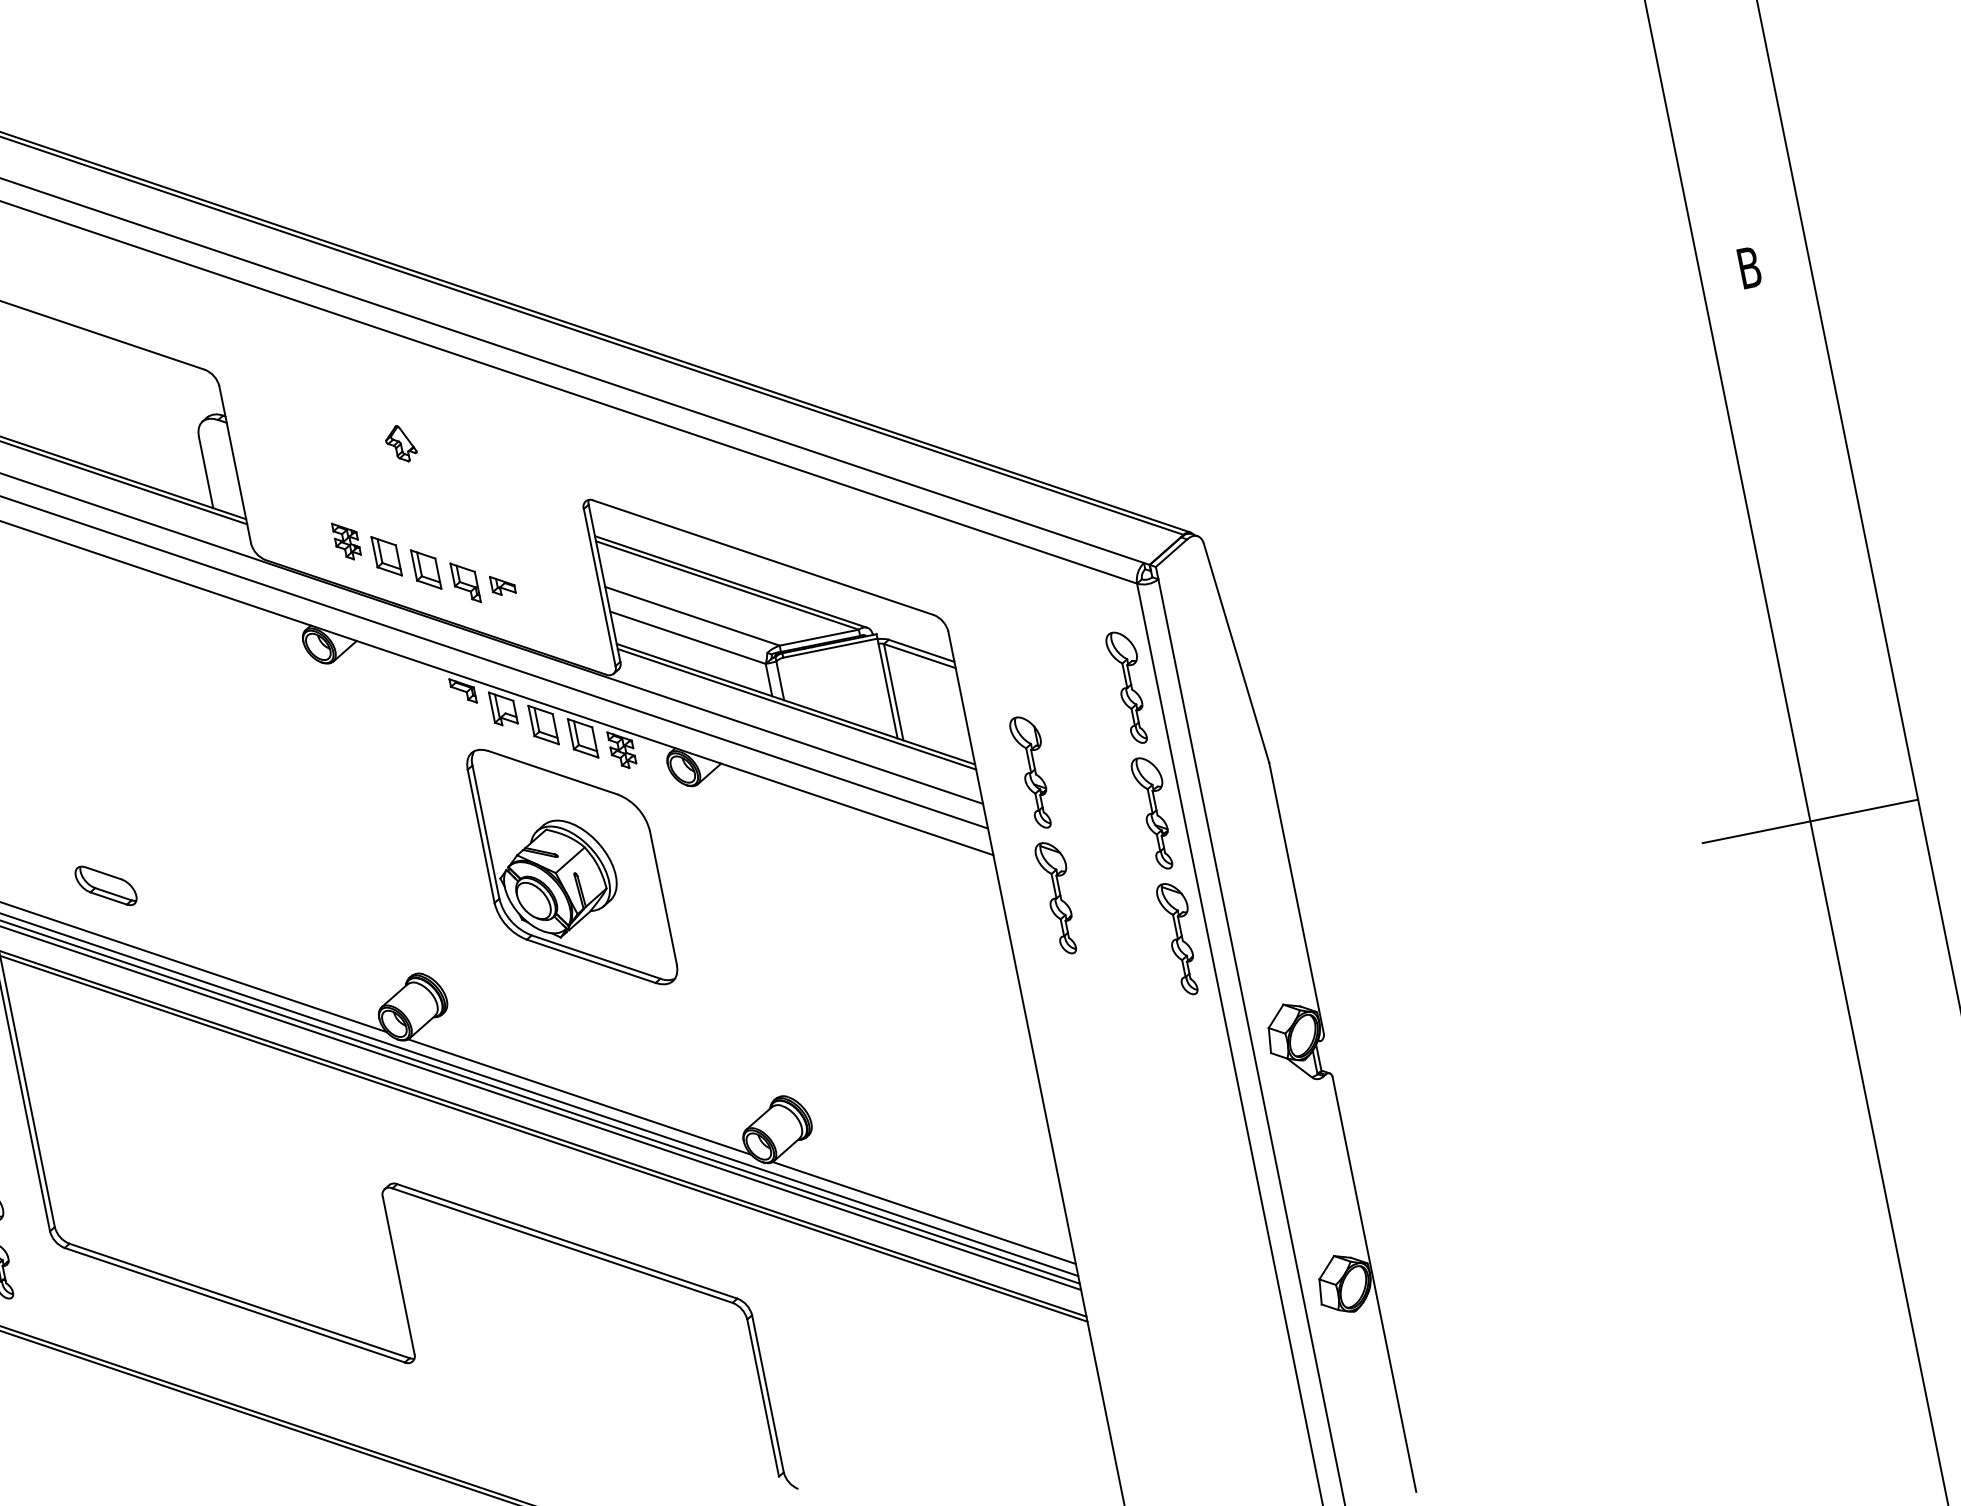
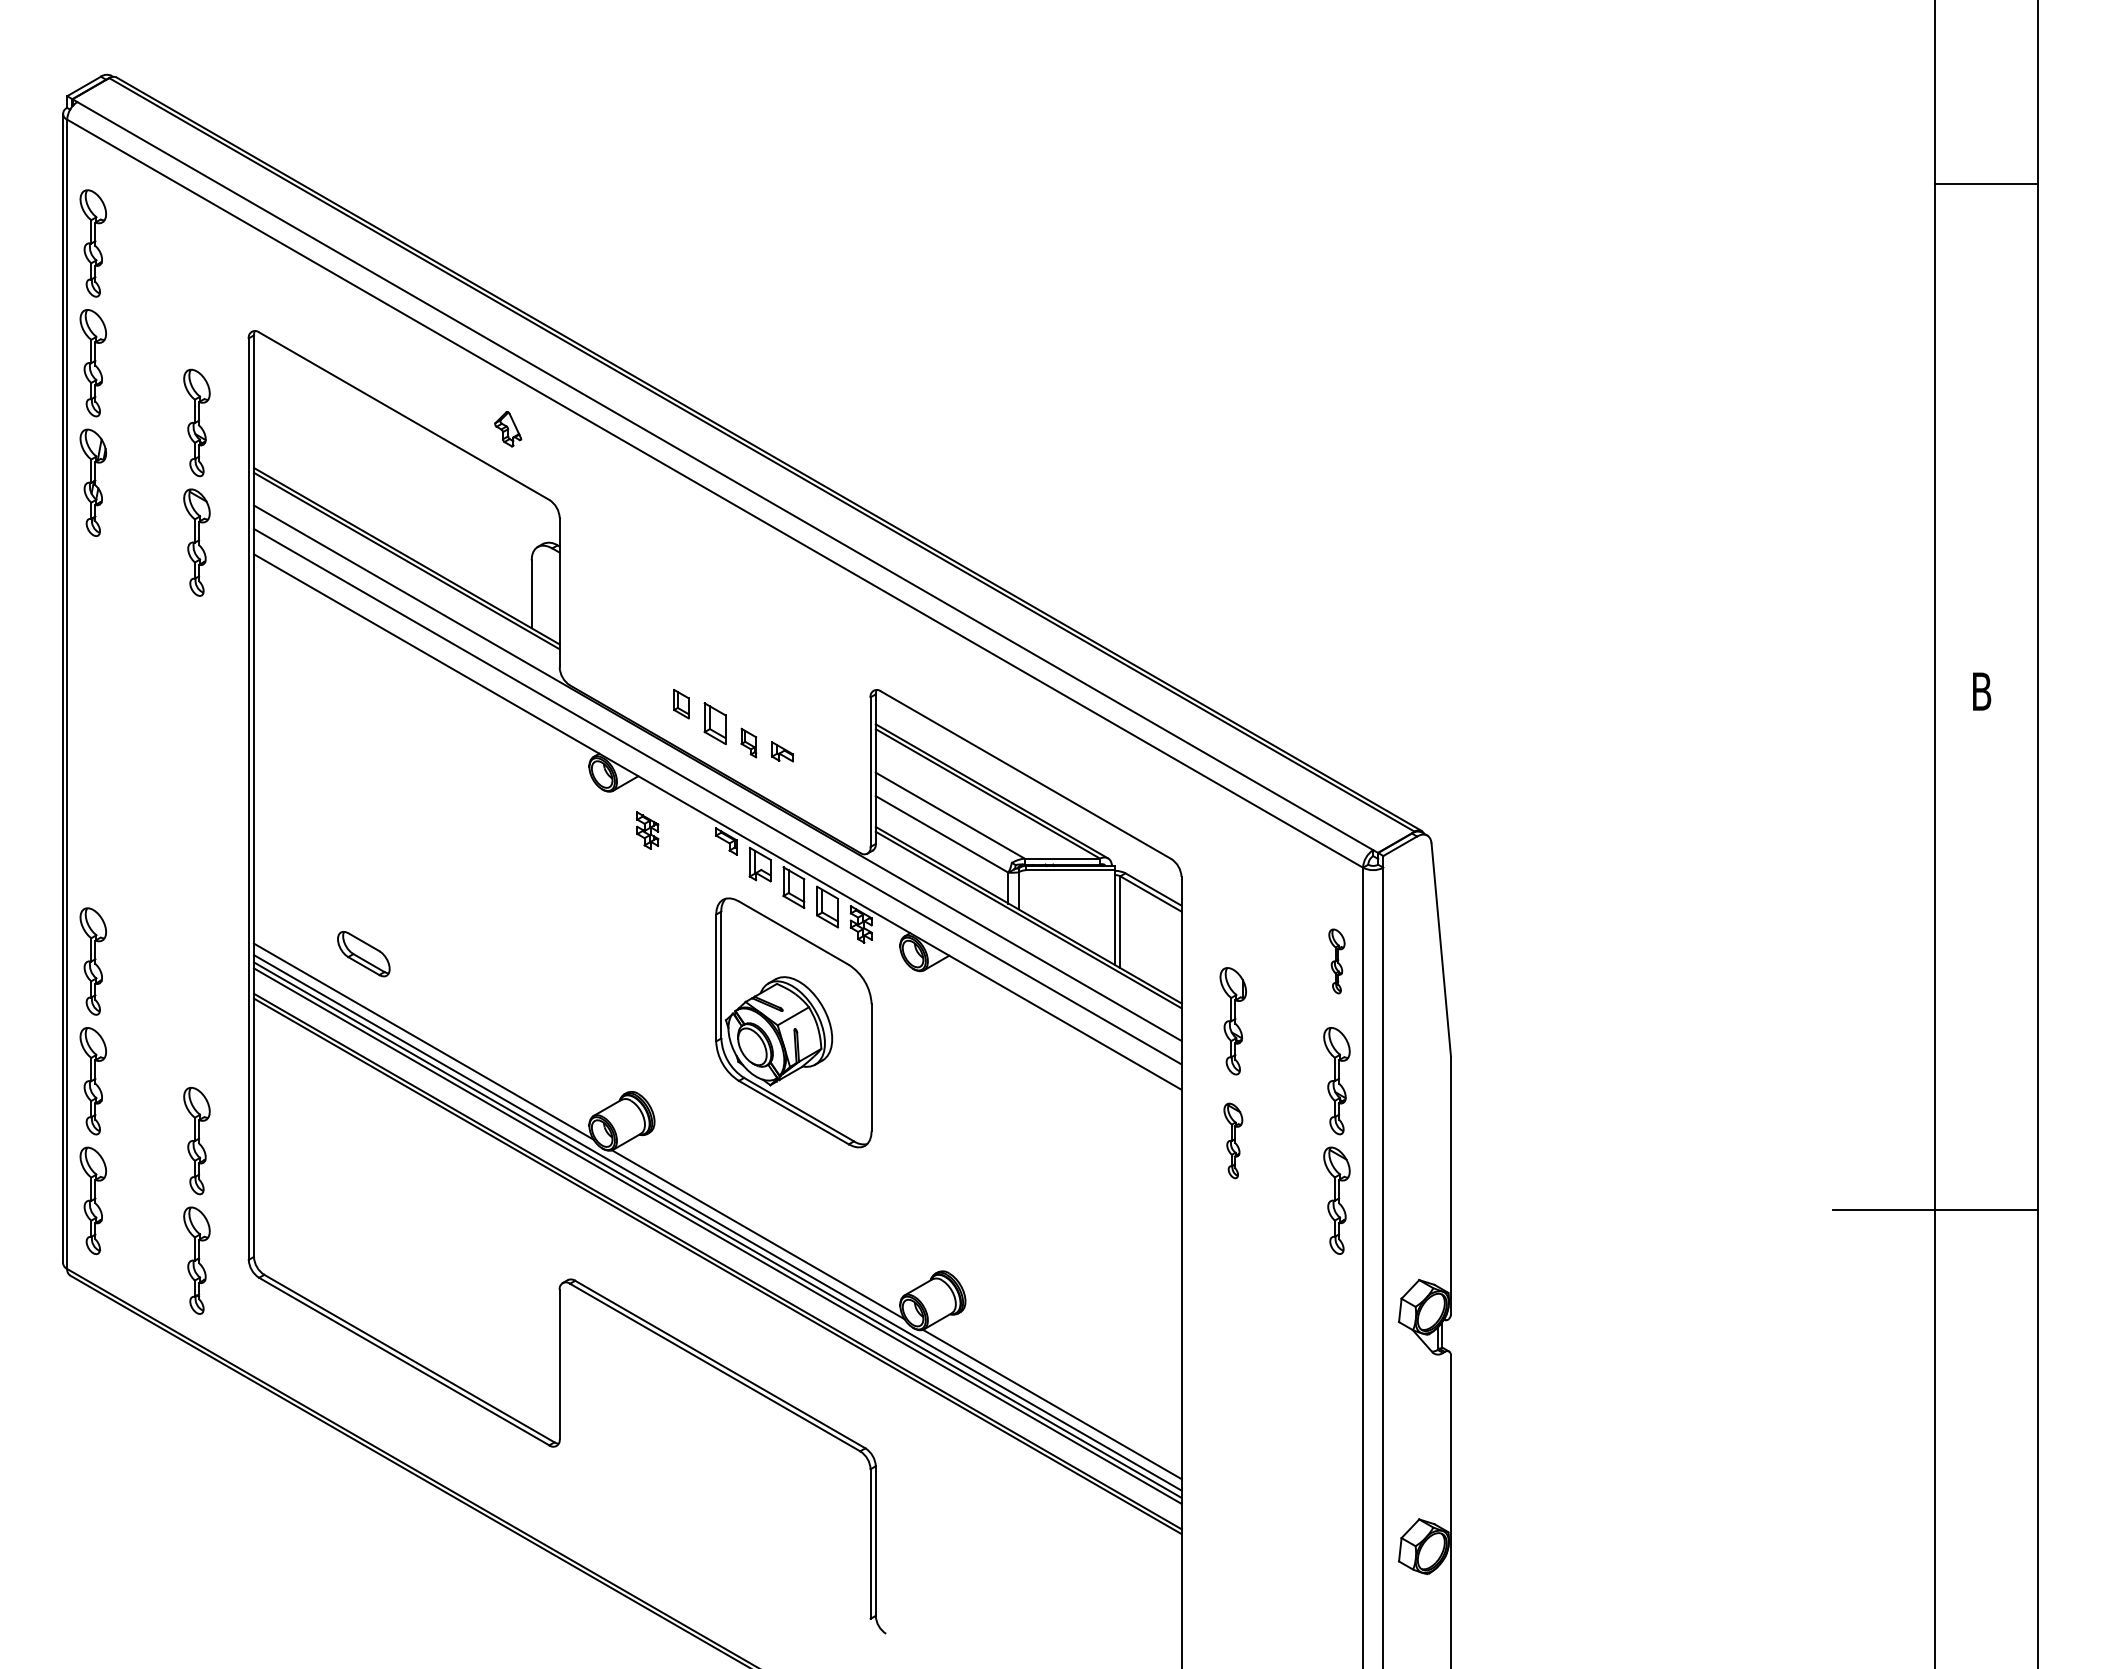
part: (401, 444) -> (508, 429), moved
part: (346, 540) -> (647, 830), moved
part: (386, 555) -> (681, 703), size x0.7
part: (465, 582) -> (748, 742), size x0.7
part: (1129, 687) -> (1336, 961), size x0.6
part: (1058, 897) -> (1233, 1140), size x0.7

